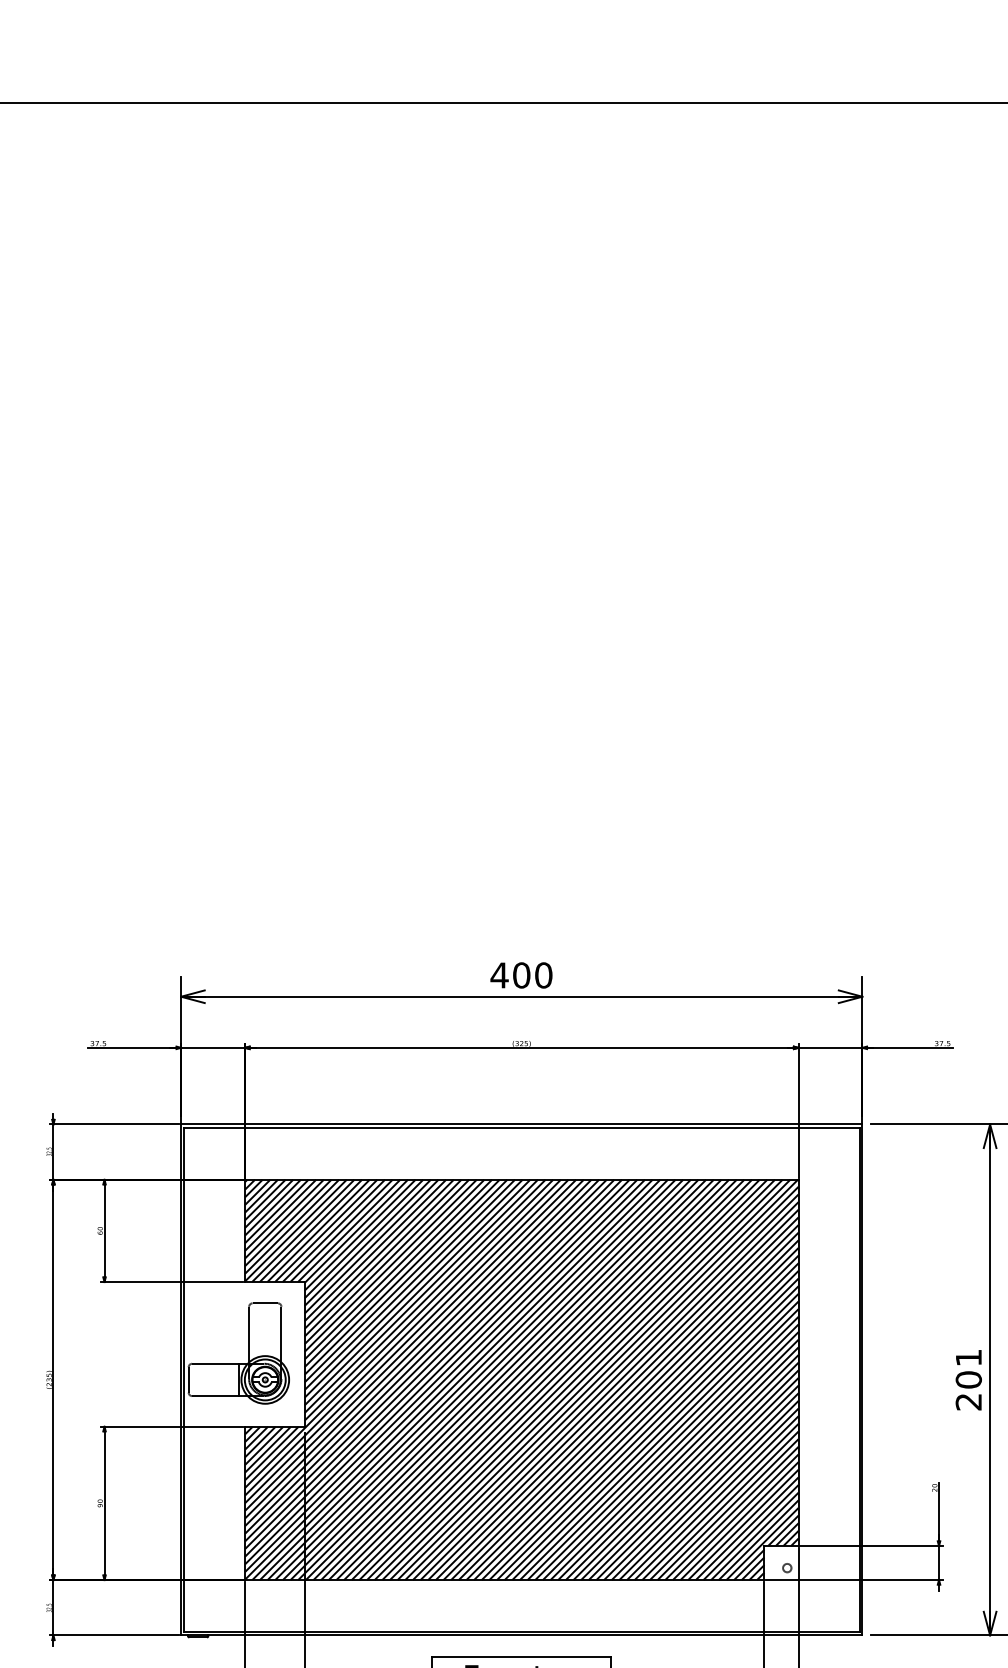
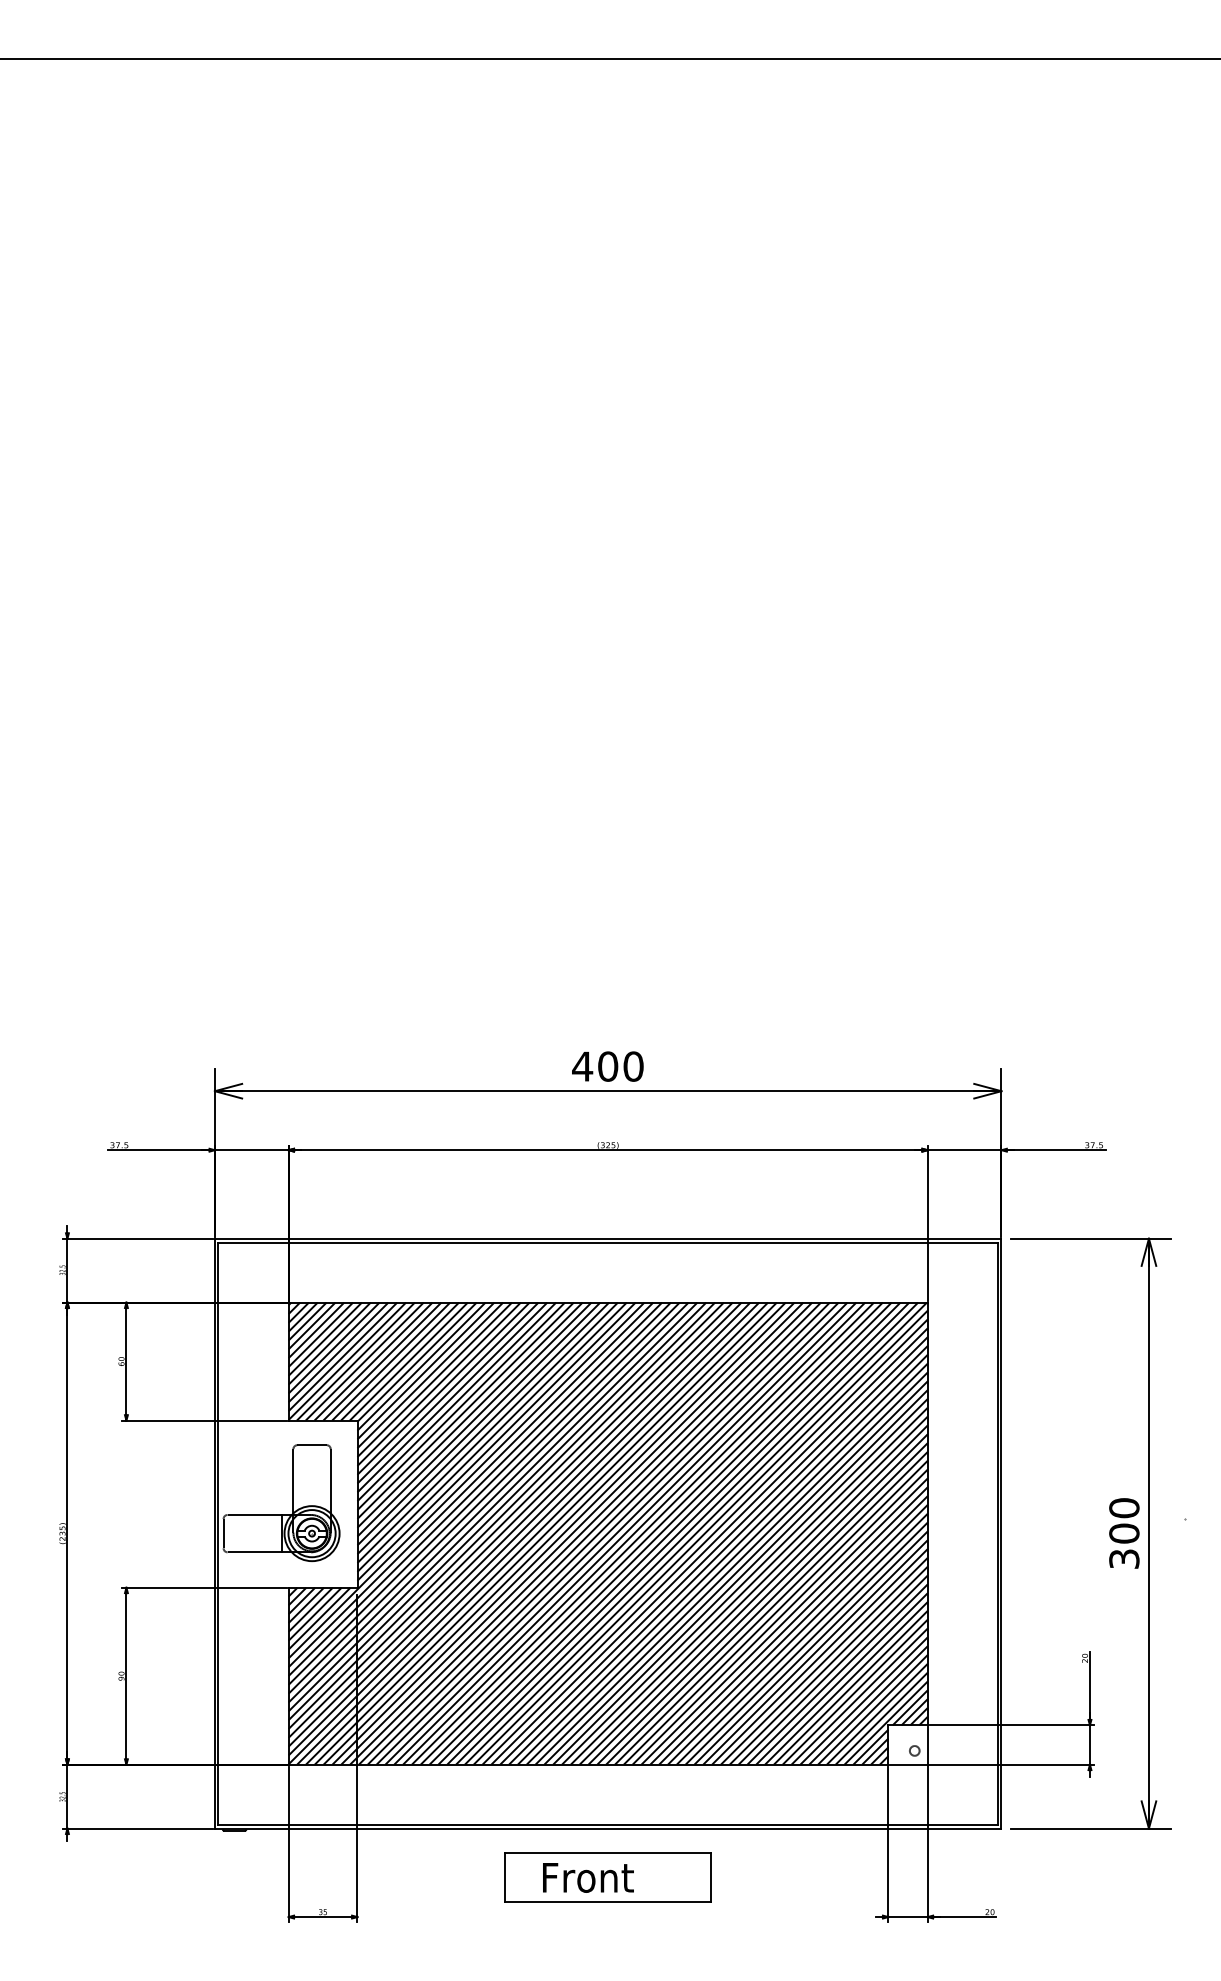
text: (968, 1379) -> (1124, 1533), 201 -> 300

